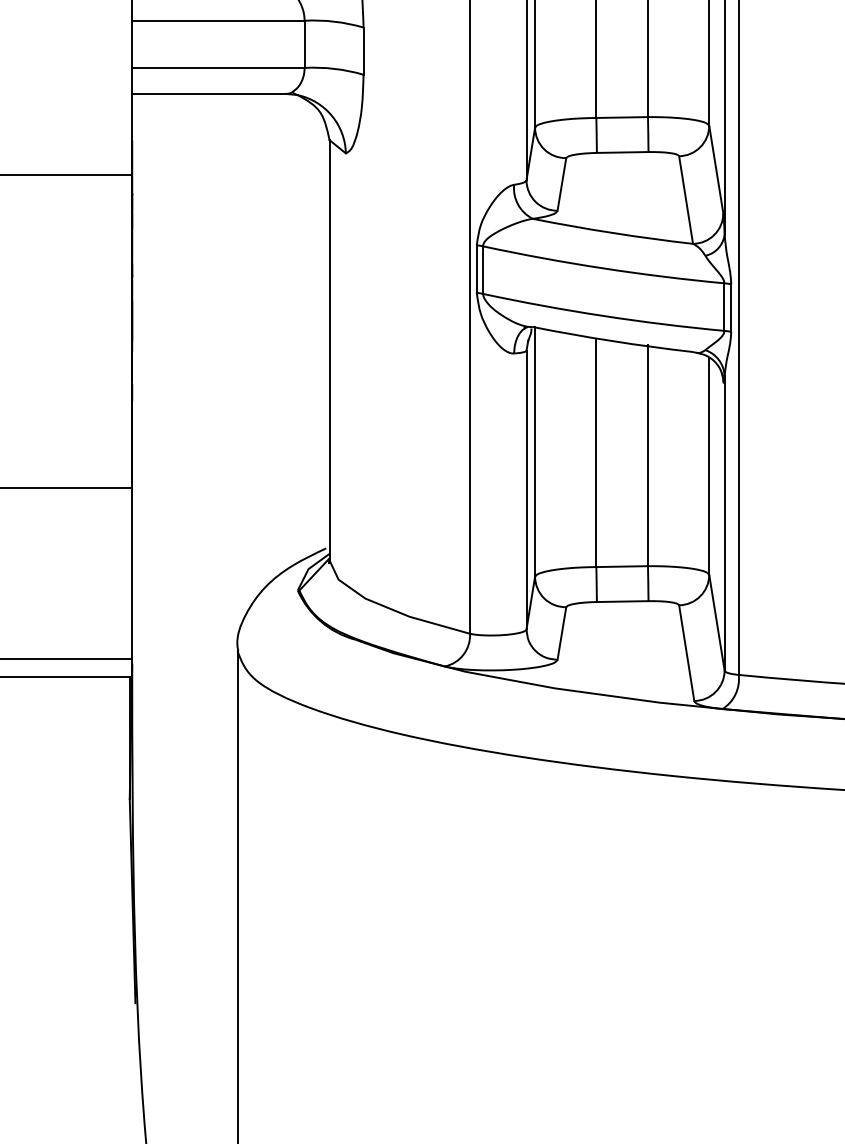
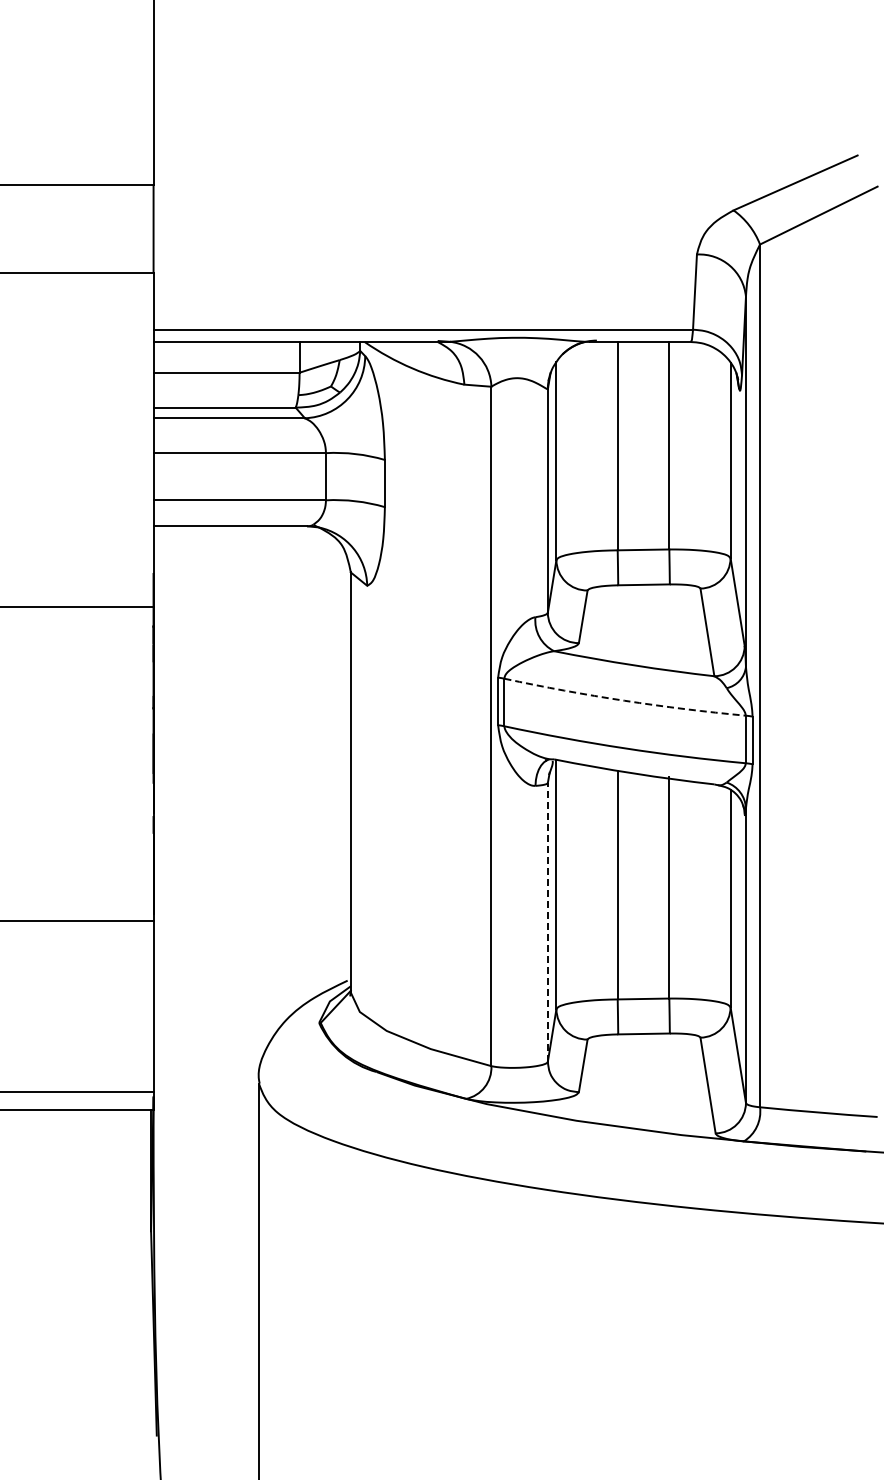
arc: (603, 268) -> (624, 700), solid -> dashed
line: (526, 489) -> (547, 921), solid -> dashed

